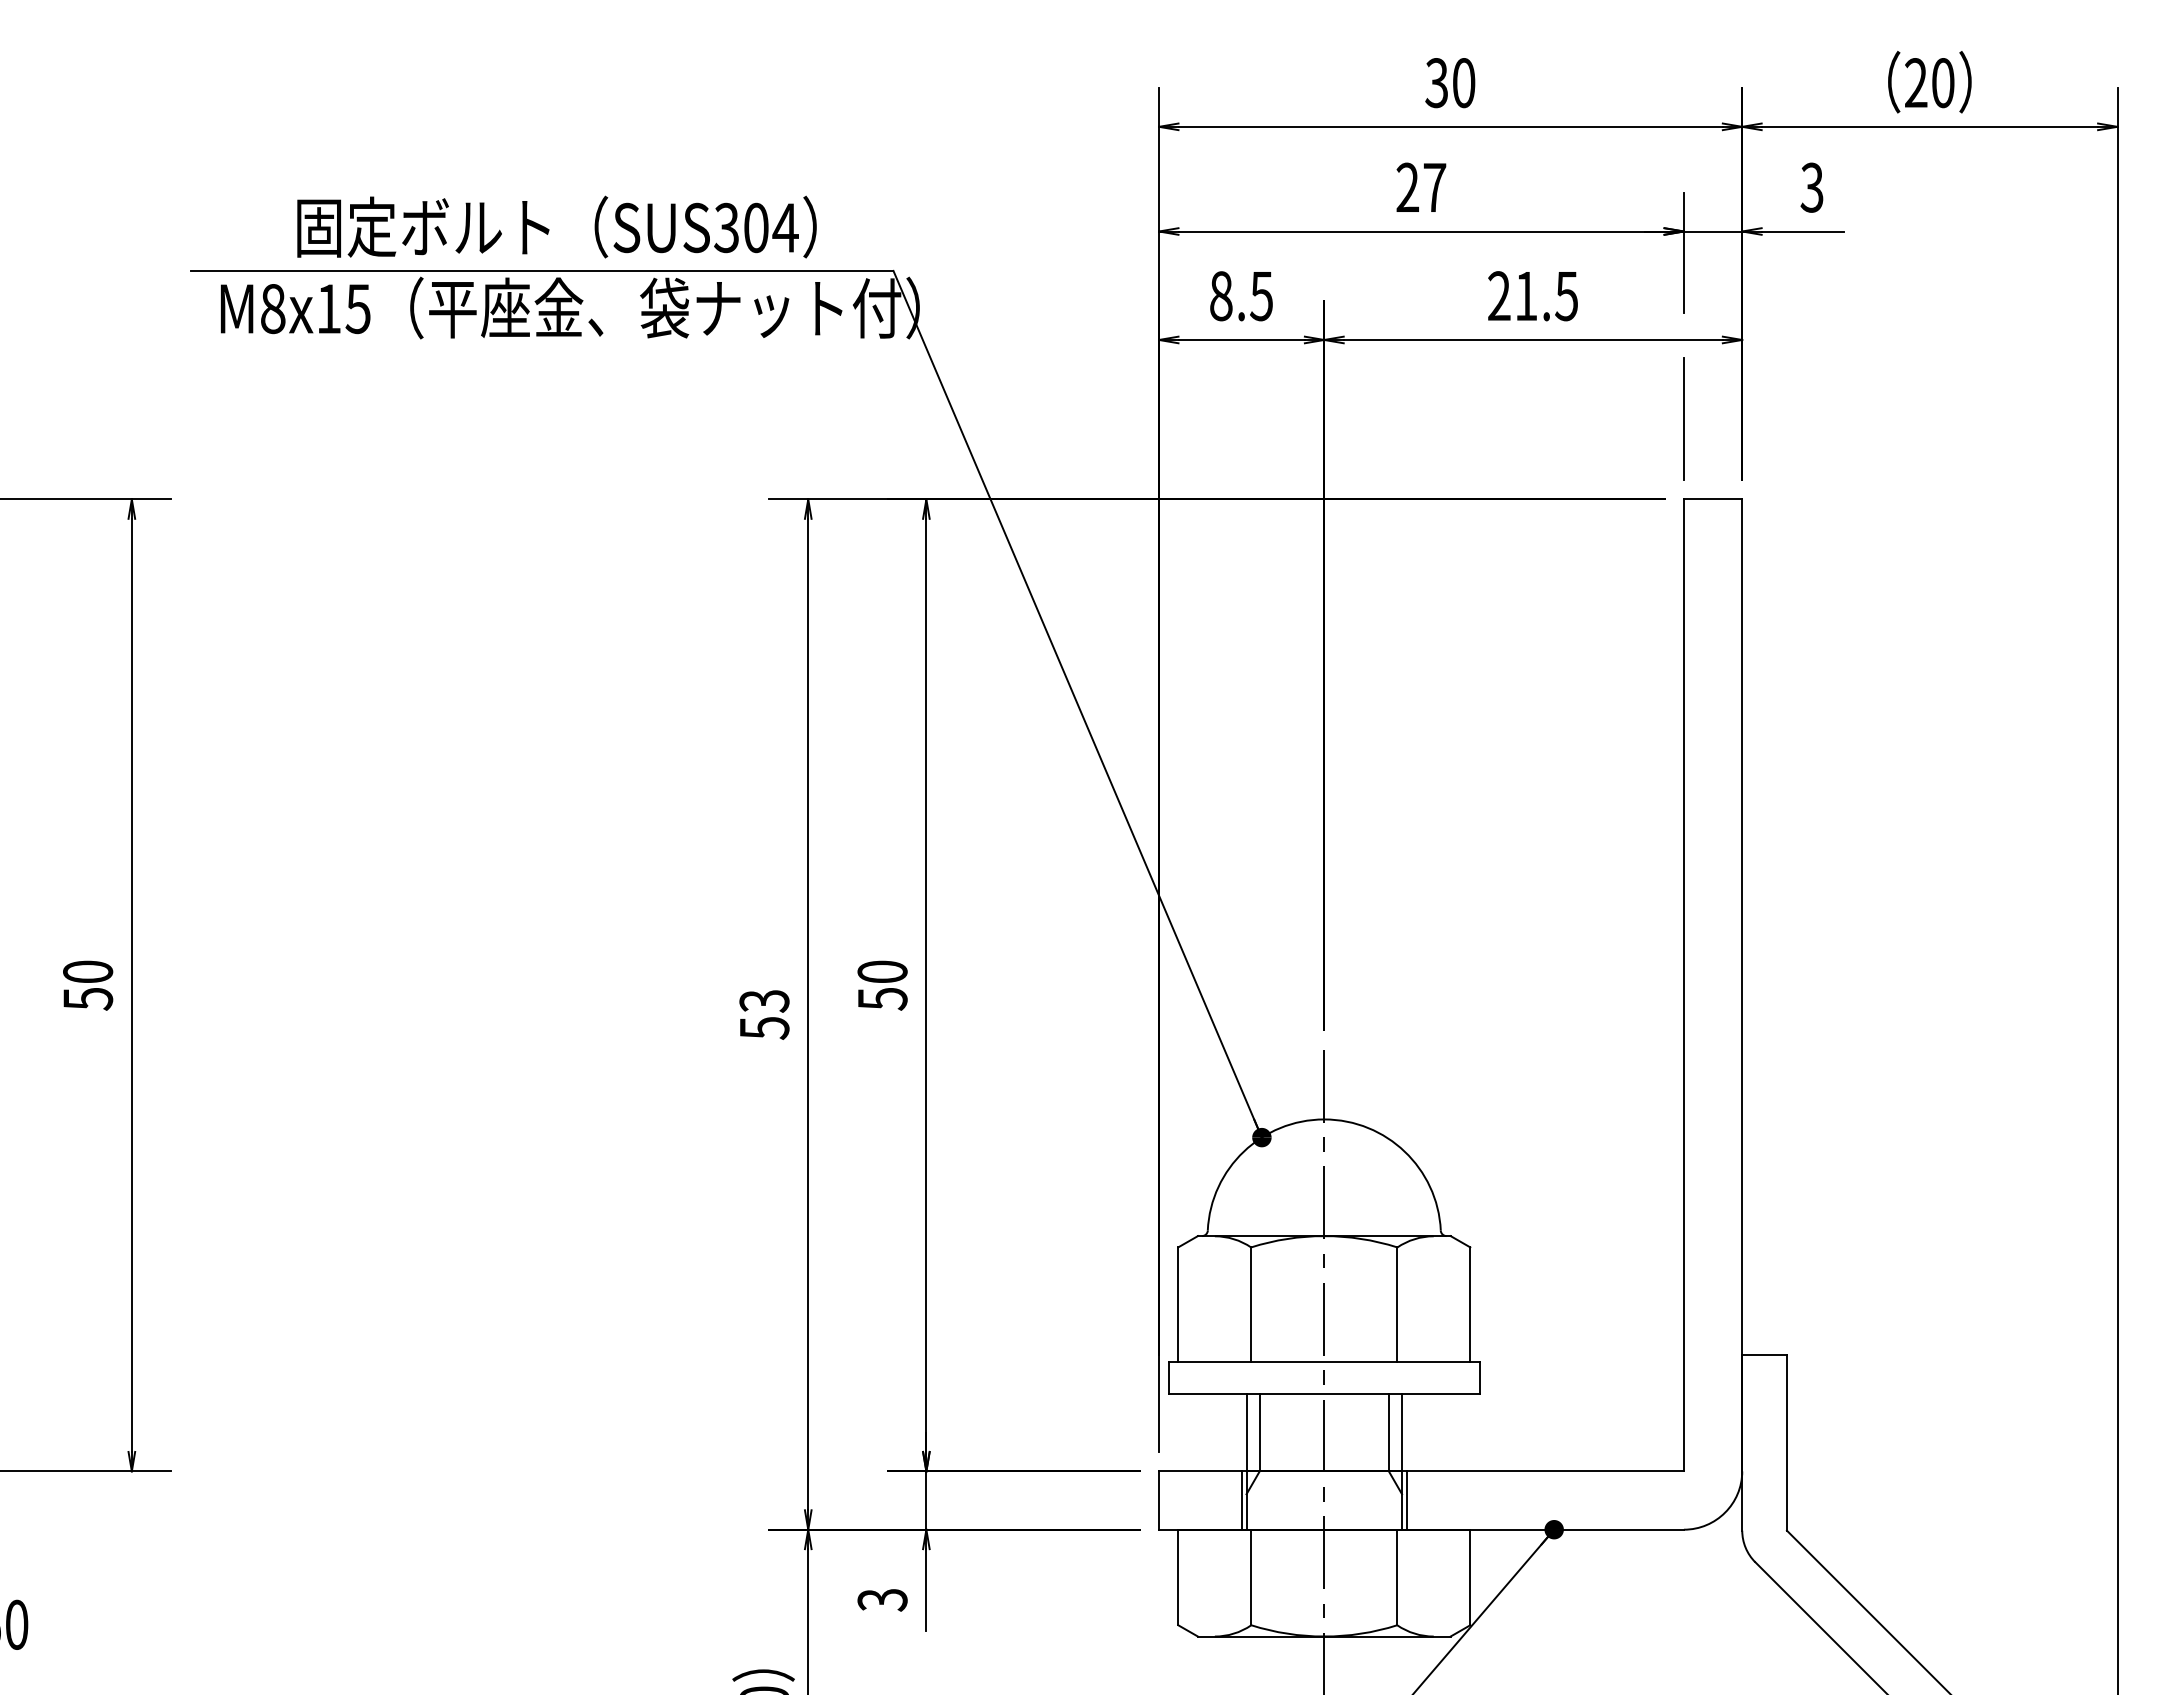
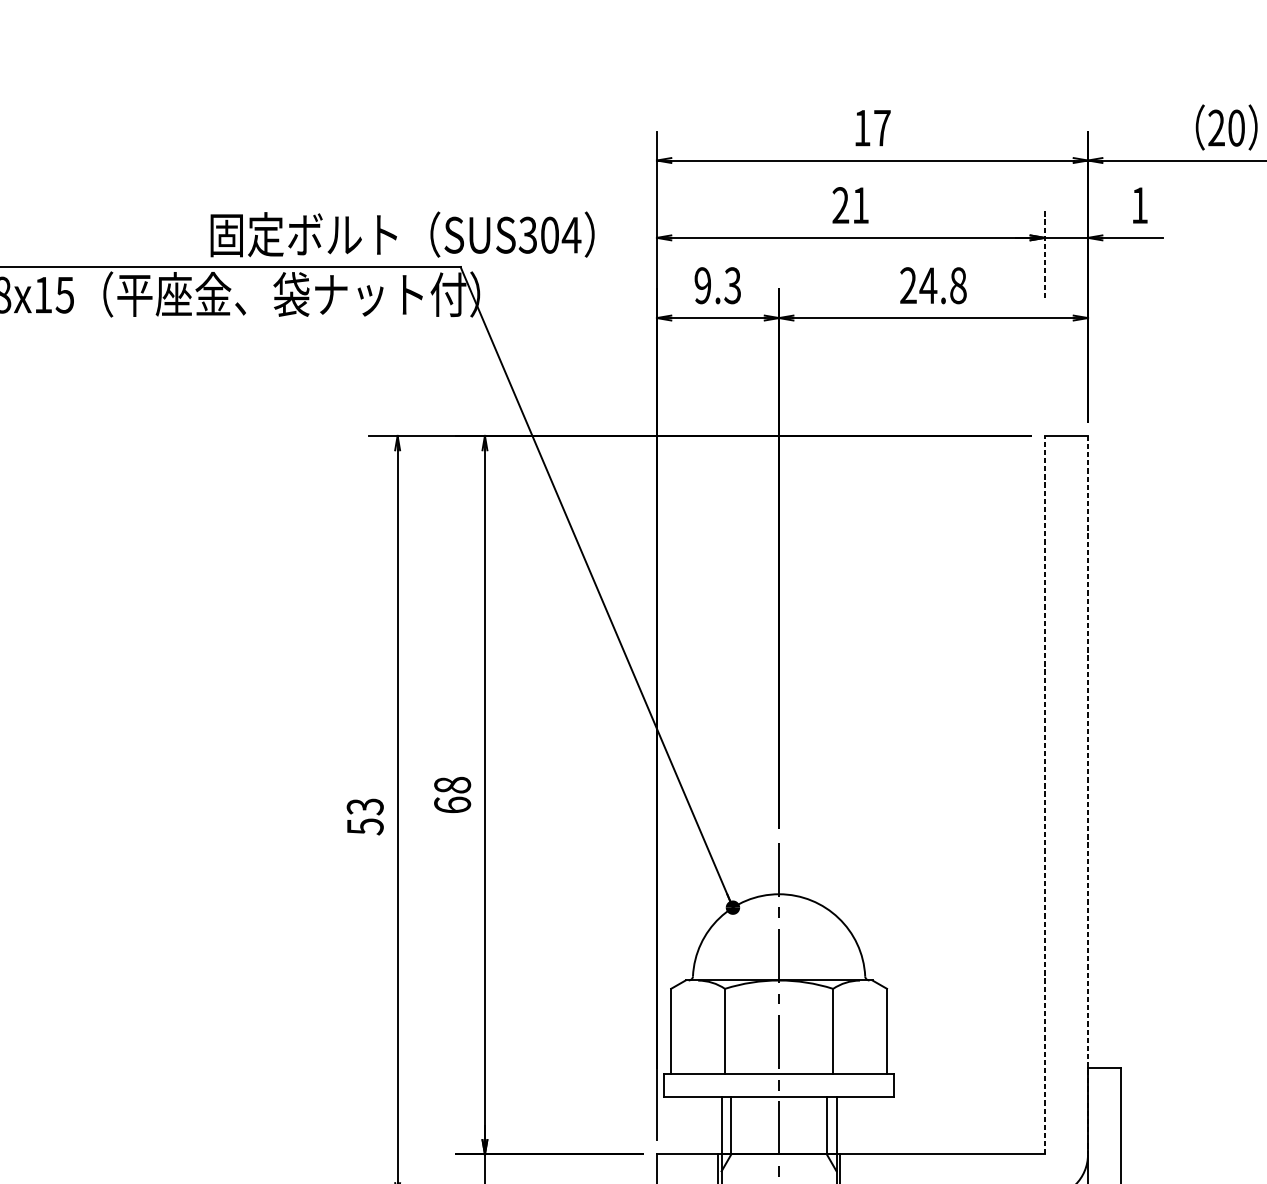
text: (1450, 83) -> (872, 128), 30 -> 17
text: (1434, 187) -> (860, 205), 27 -> 21
text: (1811, 187) -> (1139, 205), 3 -> 1
text: (556, 226) -> (402, 234), moved
line: (1683, 252) -> (1044, 253), solid -> dashed
text: (1241, 296) -> (717, 285), 8.5 -> 9.3
text: (1546, 296) -> (943, 285), 21.5 -> 24.8
line: (1683, 418) -> (1044, 376), removed
text: (882, 985) -> (452, 795), 50 -> 68
line: (1683, 985) -> (1044, 795), solid -> dashed
line: (1742, 985) -> (1088, 795), solid -> dashed

